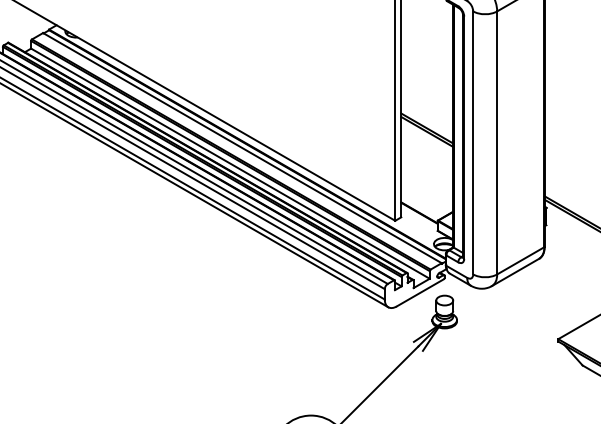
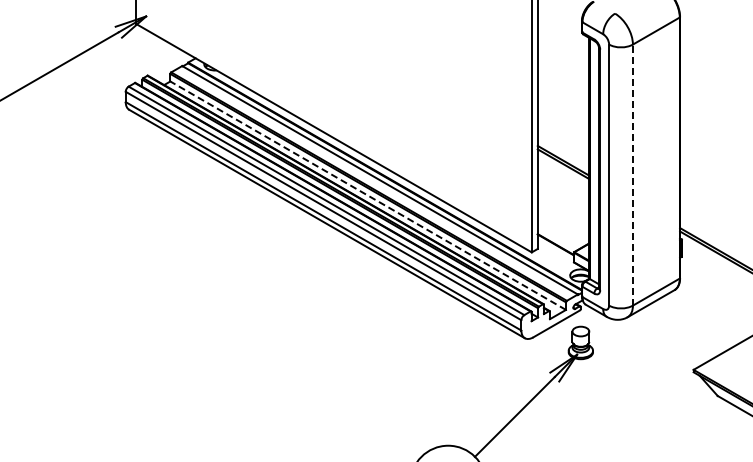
line: (496, 143) -> (632, 175), solid -> dashed
line: (229, 163) -> (367, 195), solid -> dashed

